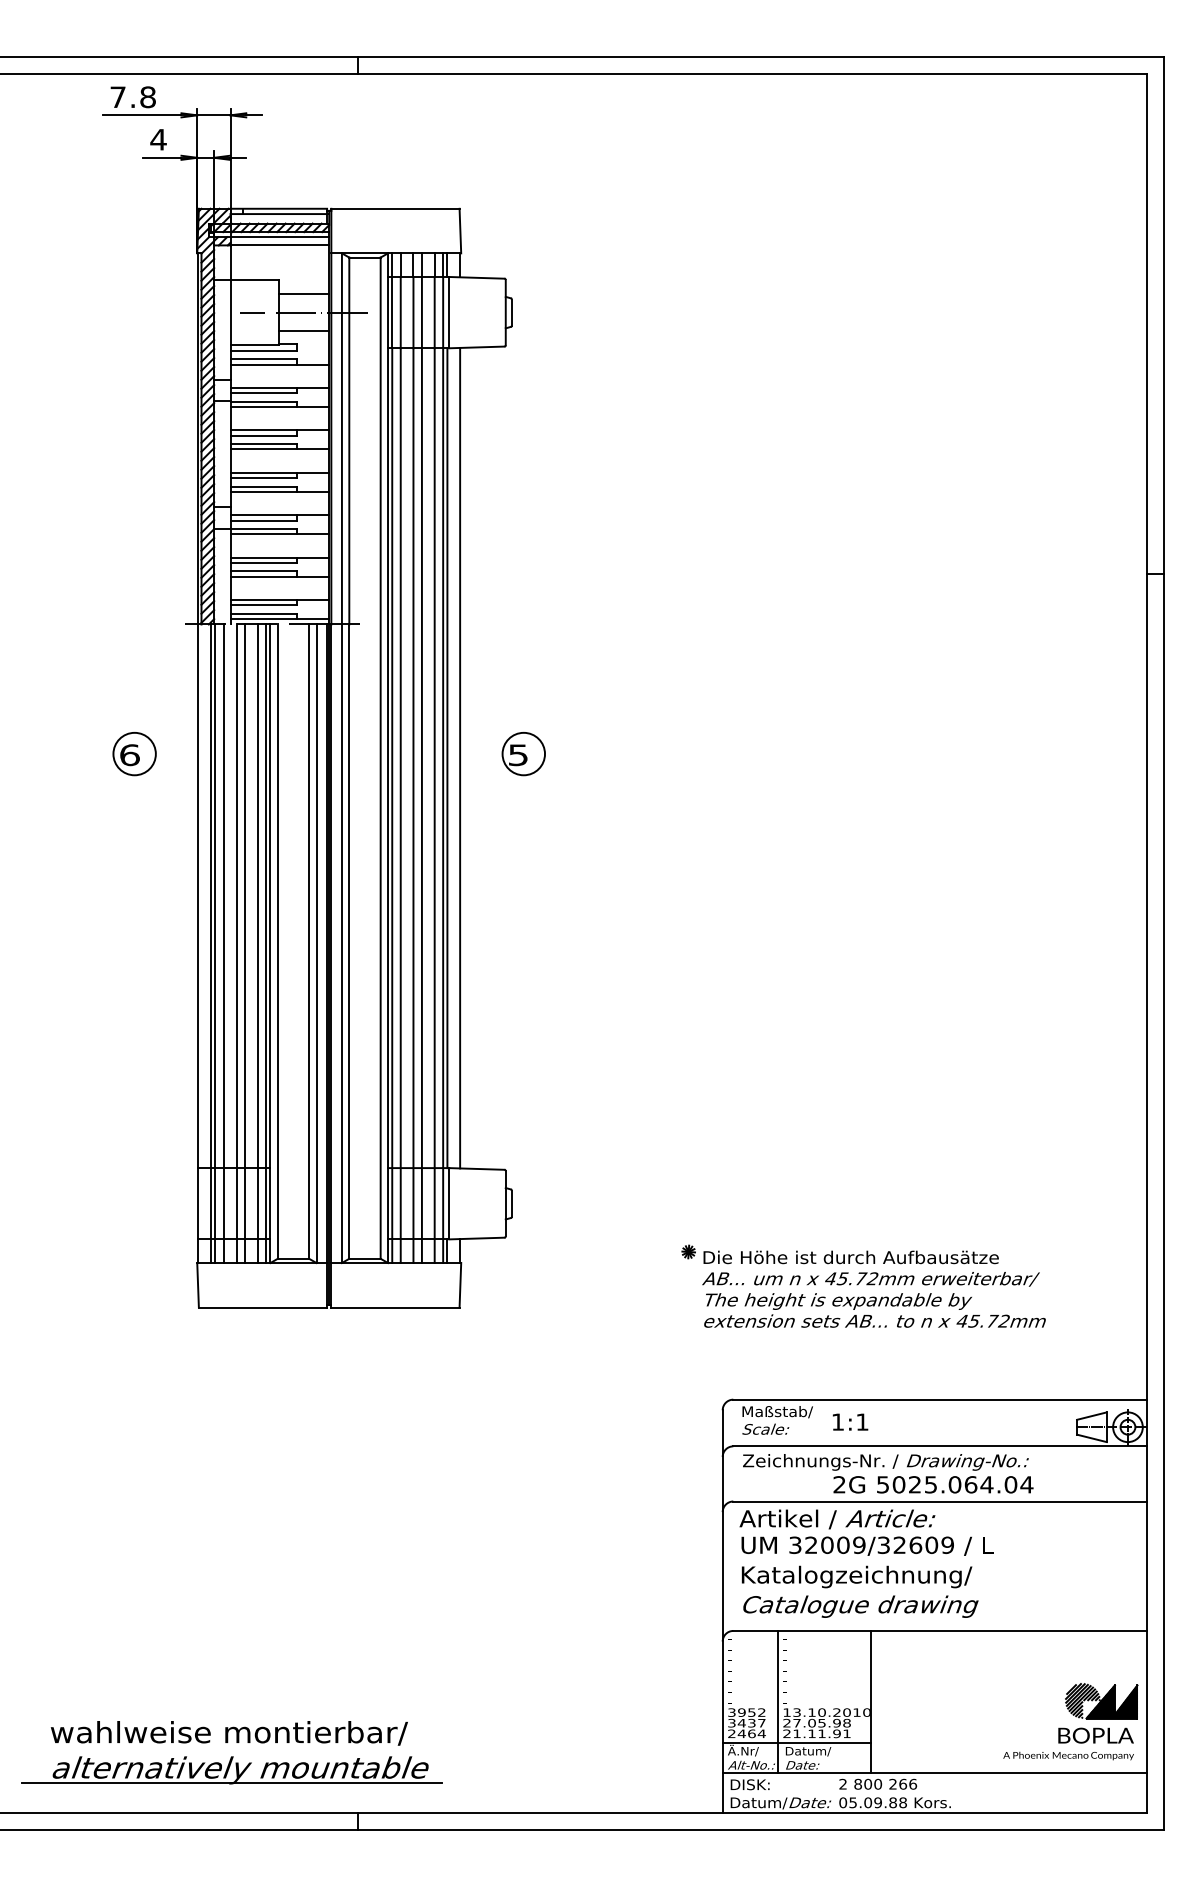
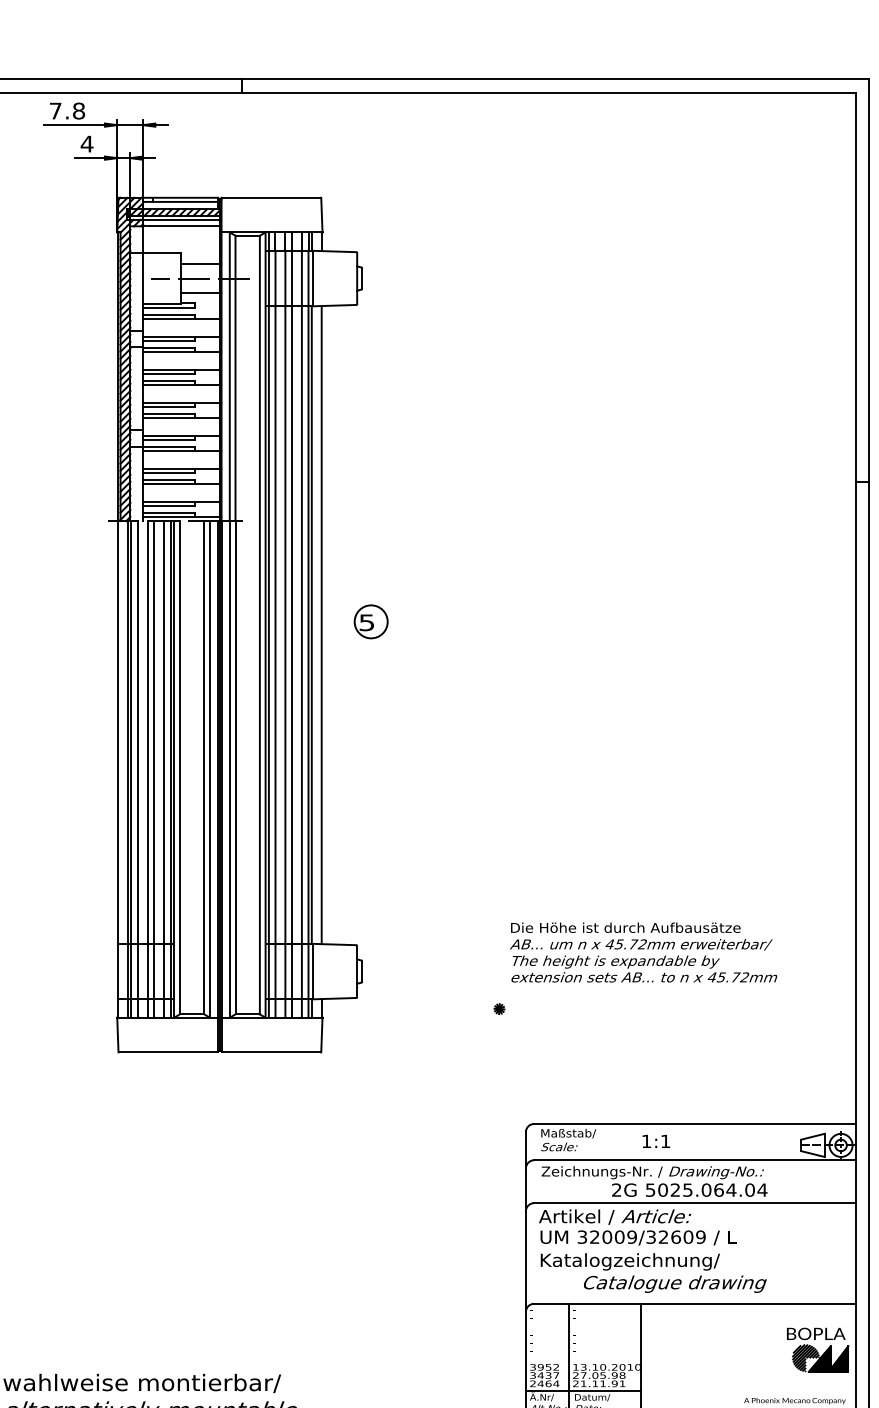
part: (134, 754) -> (68, 622), removed
text: (873, 1288) -> (643, 951), moved
text: (850, 1421) -> (656, 1140), moved
text: (860, 1606) -> (675, 1284), moved
text: (1095, 1735) -> (815, 1333), moved

